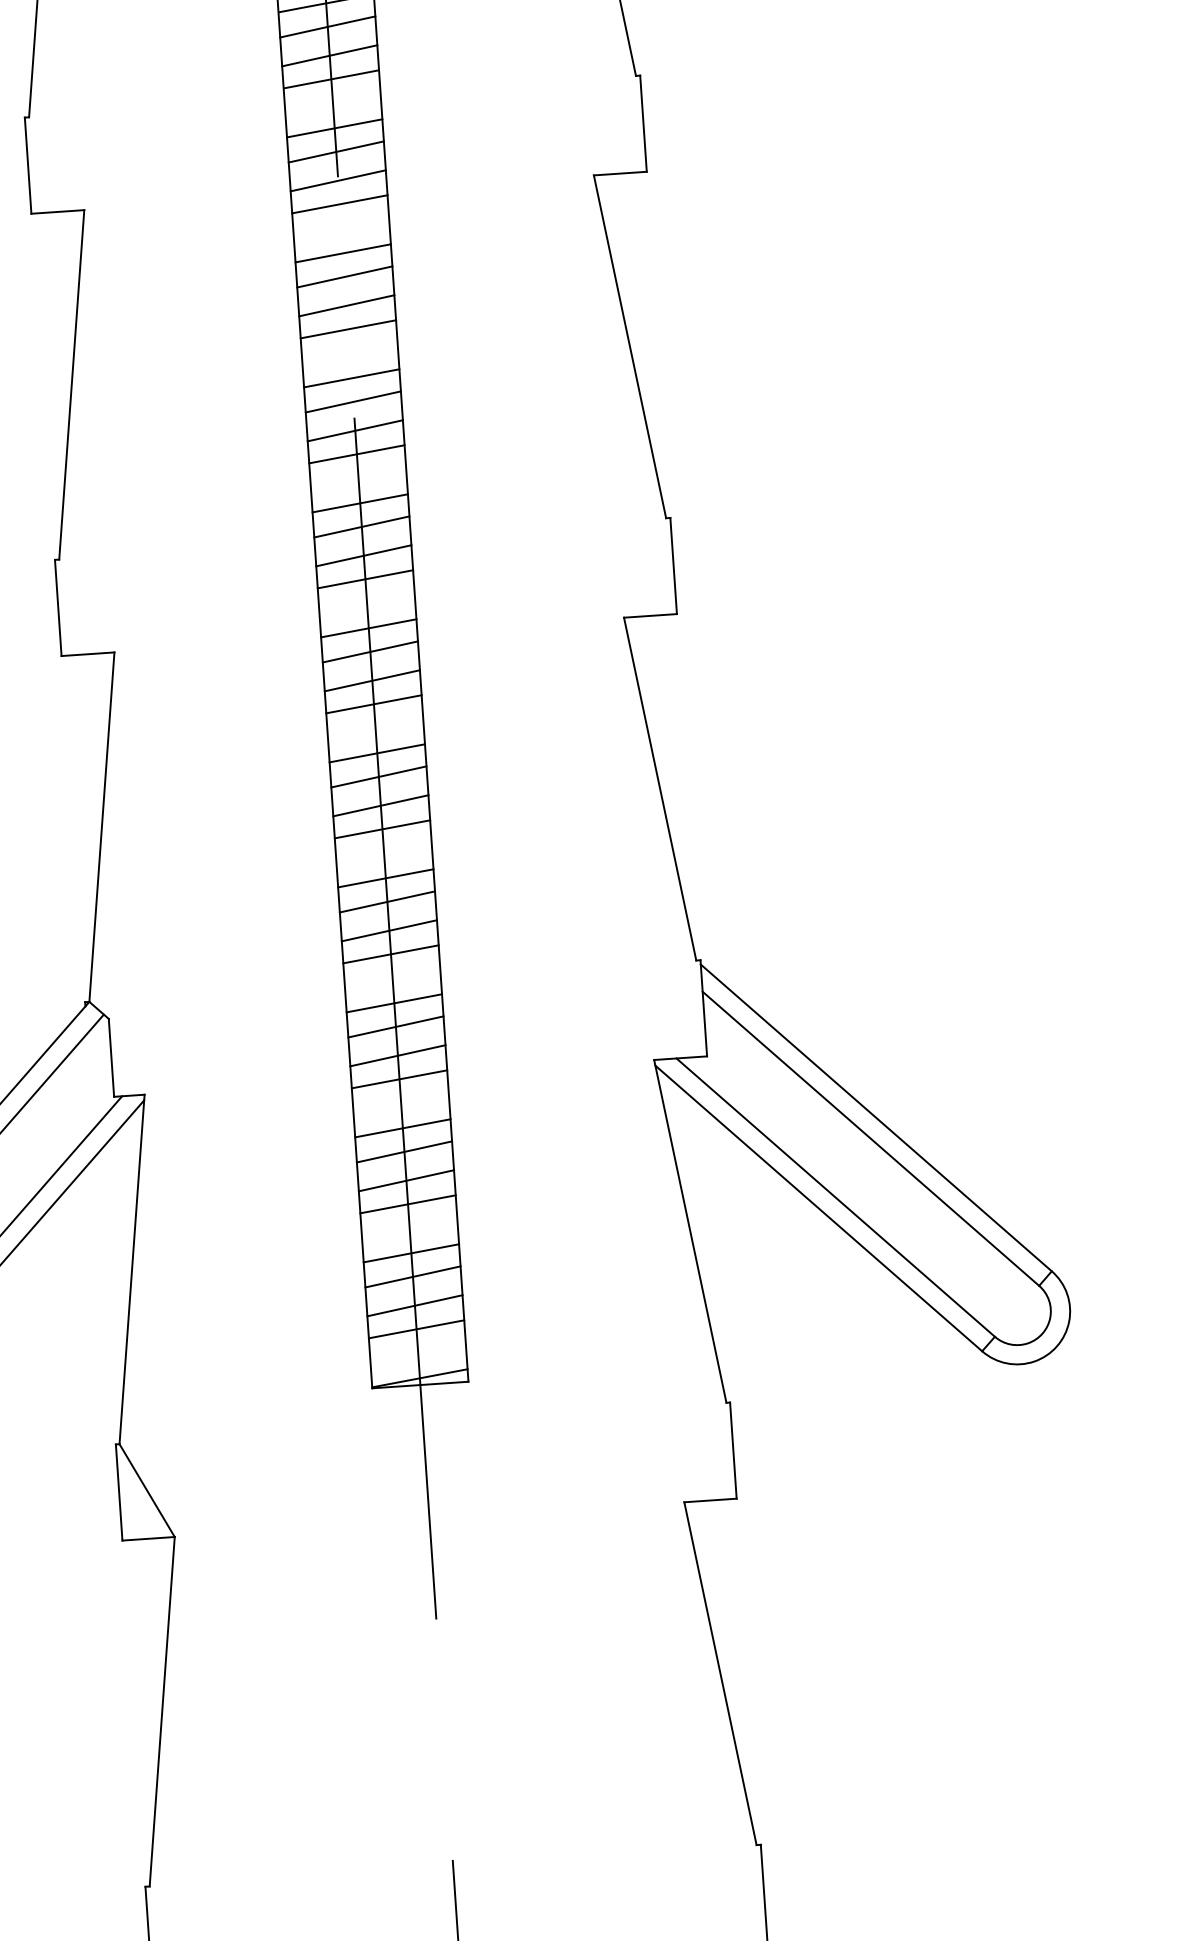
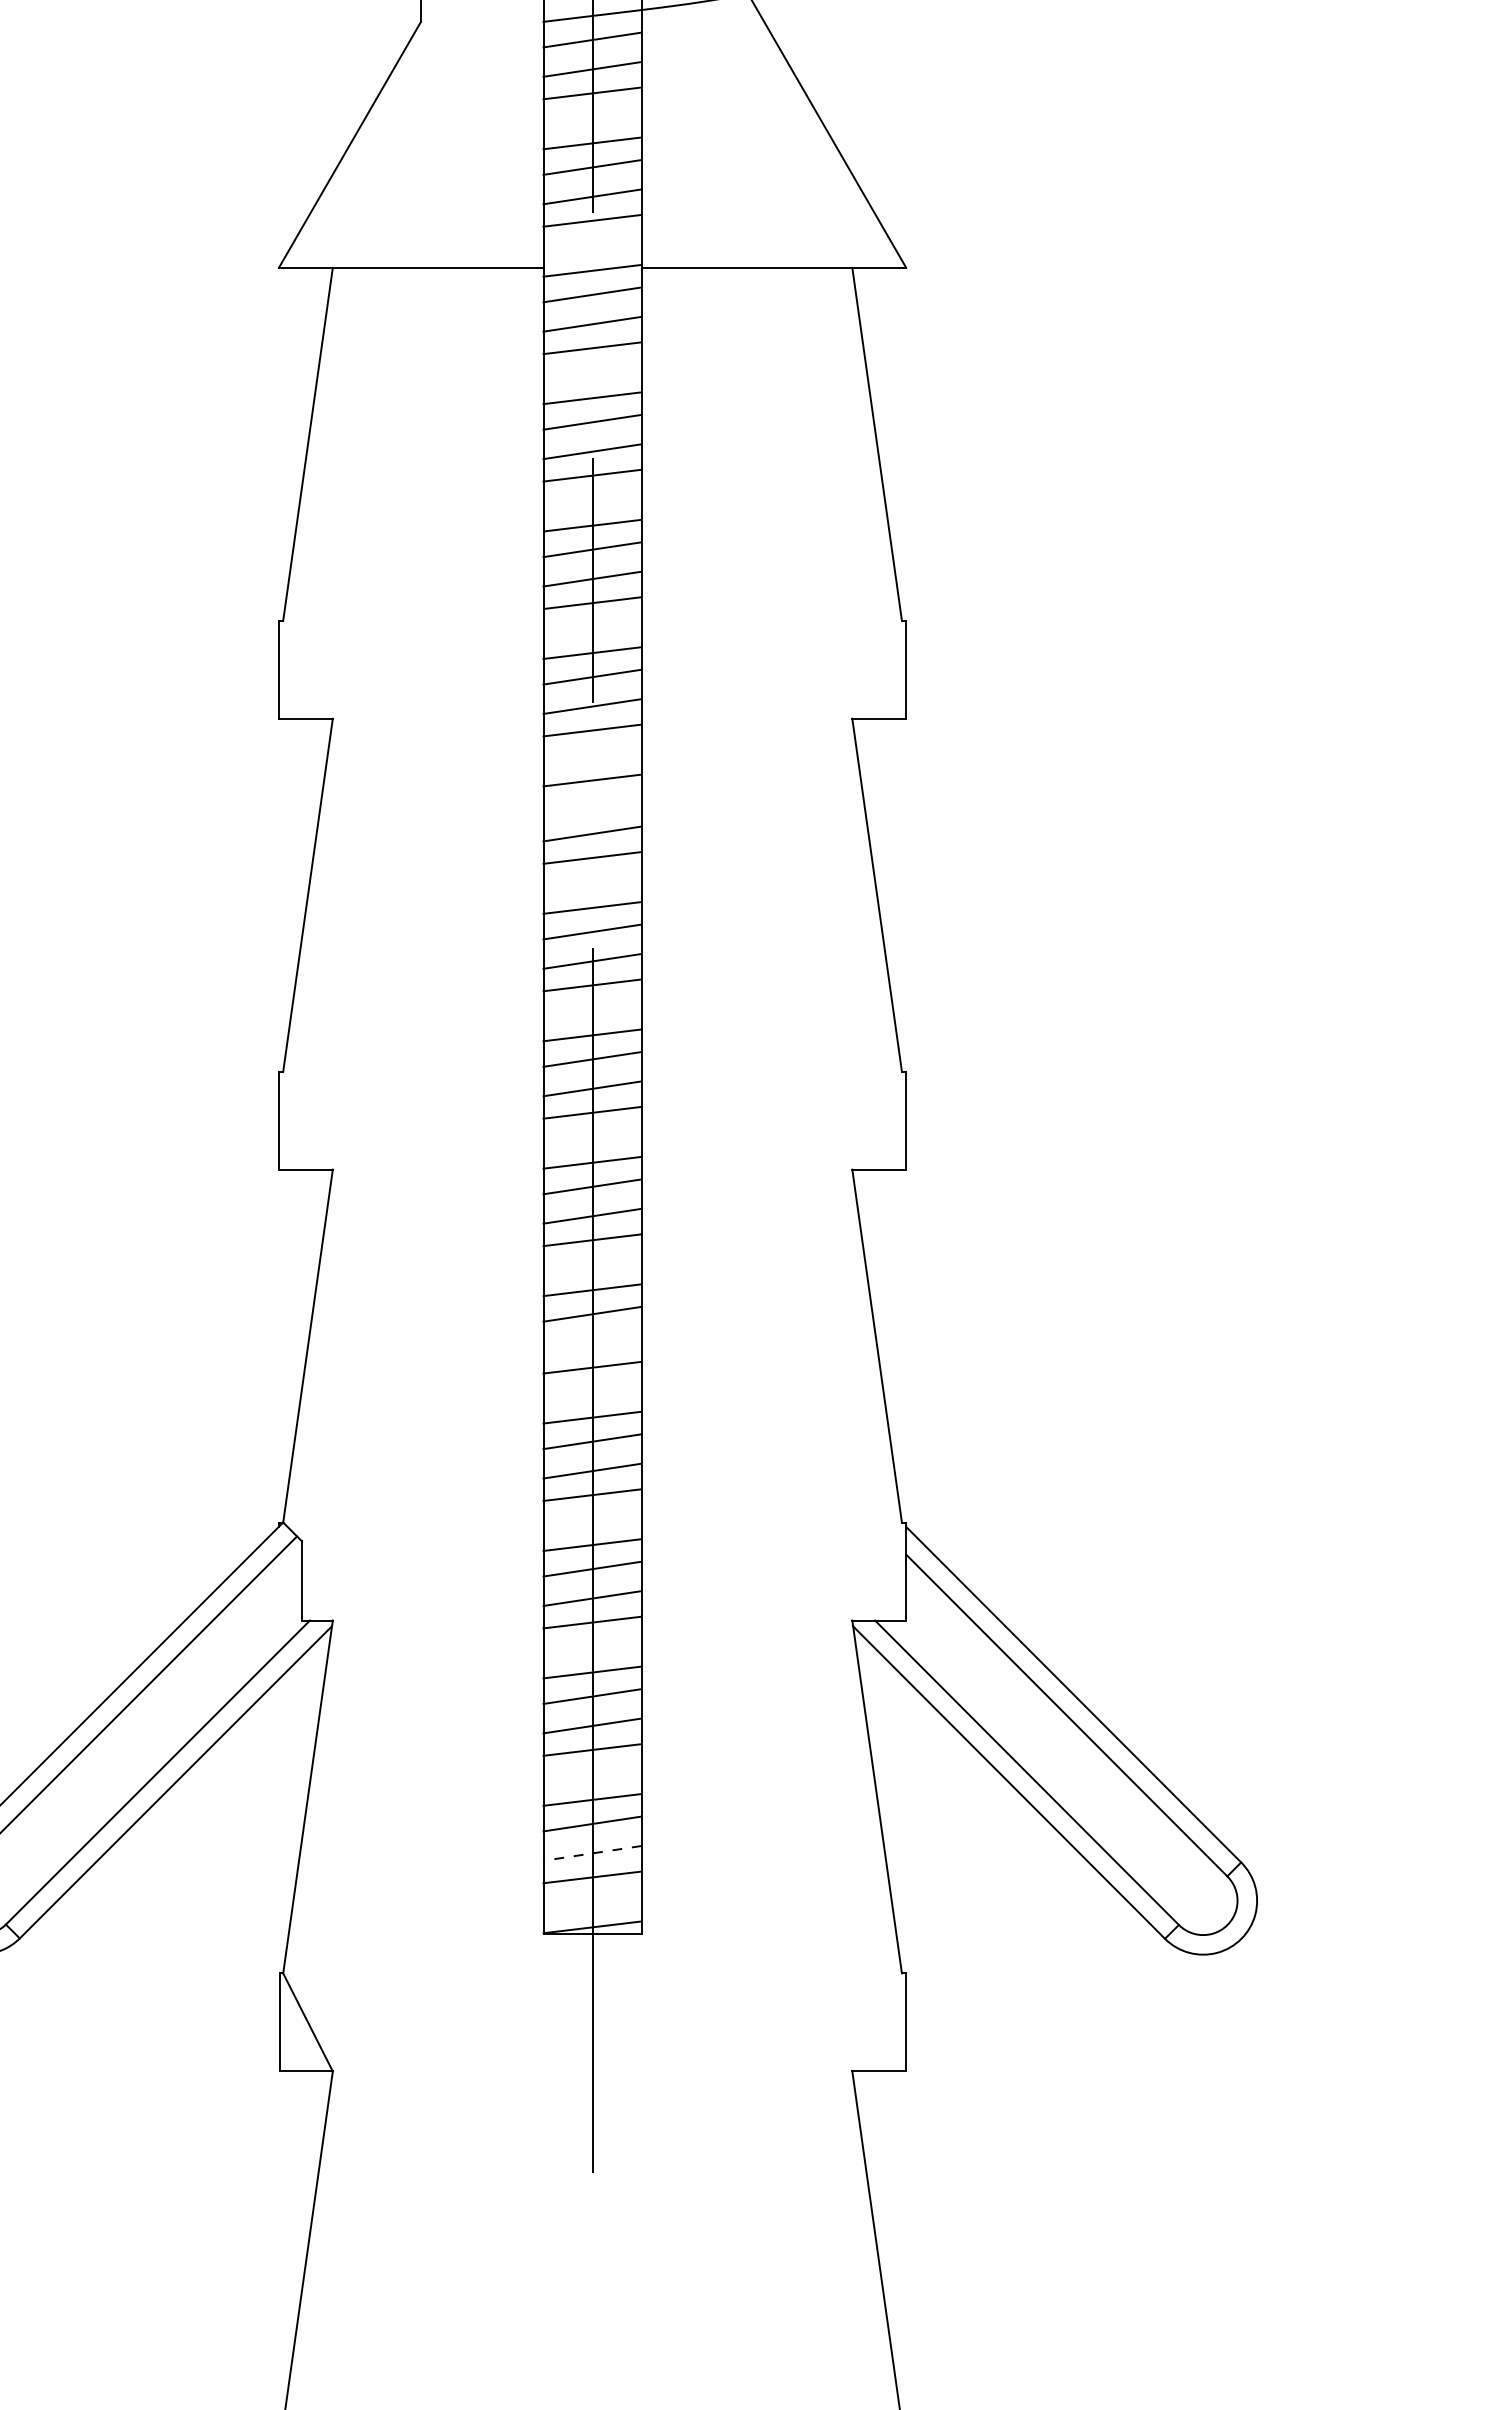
line: (344, 276) -> (592, 804), removed
line: (380, 805) -> (592, 1343), removed
line: (414, 1305) -> (592, 1853), solid -> dashed

